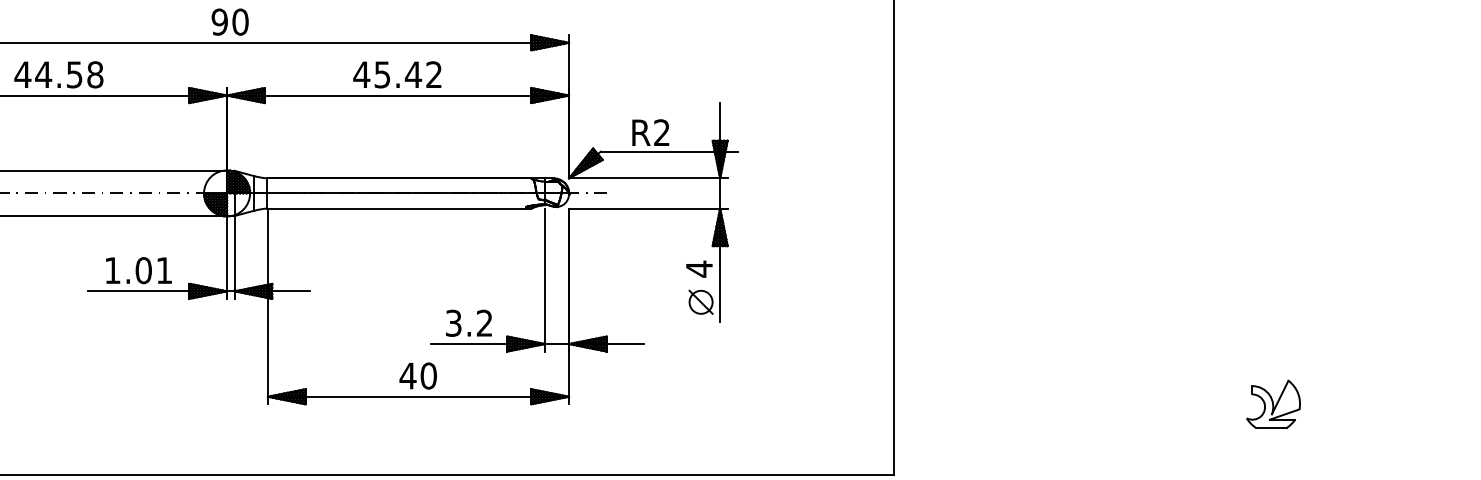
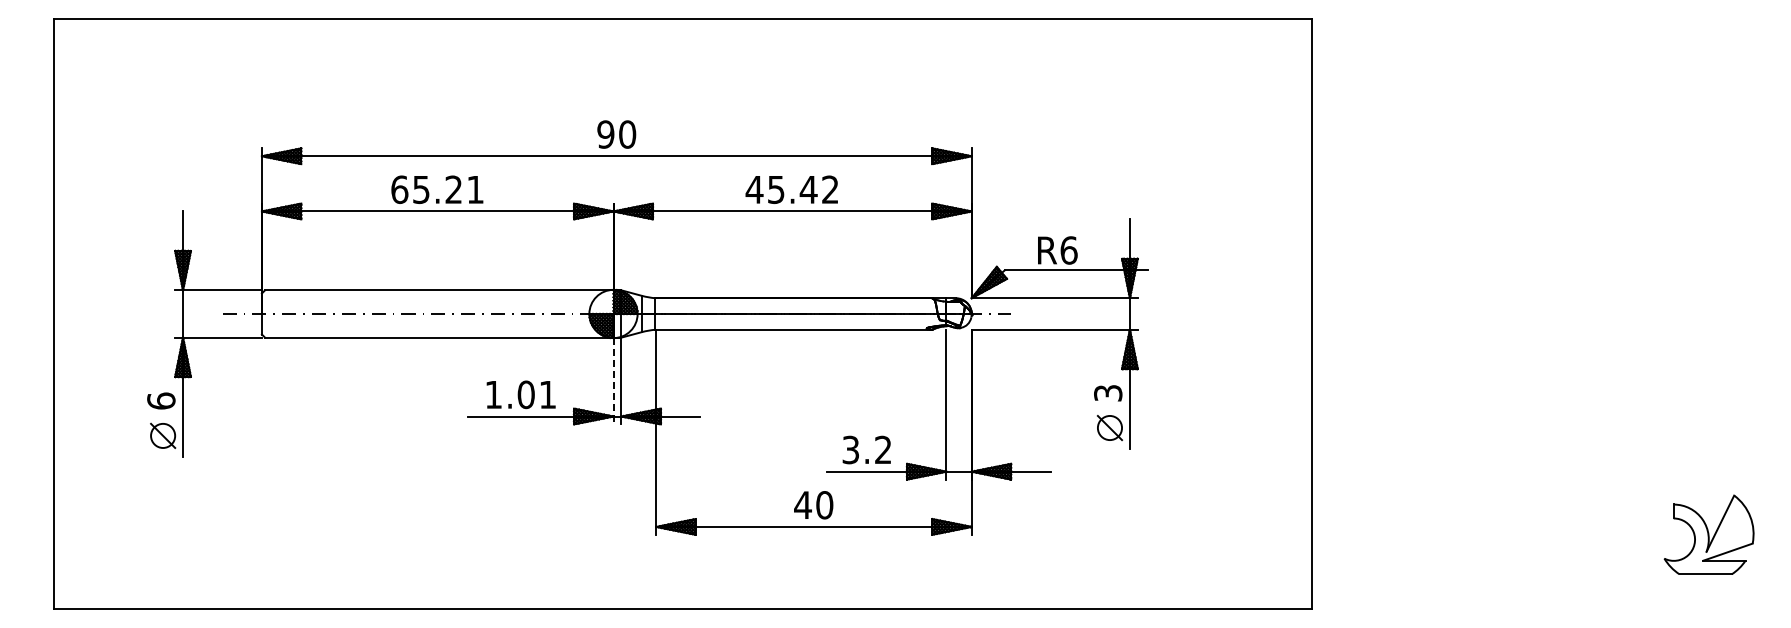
text: (59, 74) -> (437, 189), 44.58 -> 65.21
text: (661, 132) -> (1068, 250), R2 -> R6
line: (227, 257) -> (613, 381), solid -> dashed
text: (699, 269) -> (1108, 393), 4 -> 3
part: (1273, 403) -> (1709, 534), size x1.6

